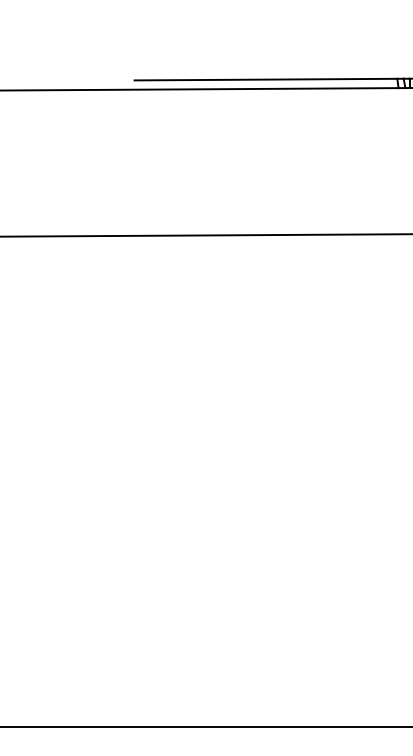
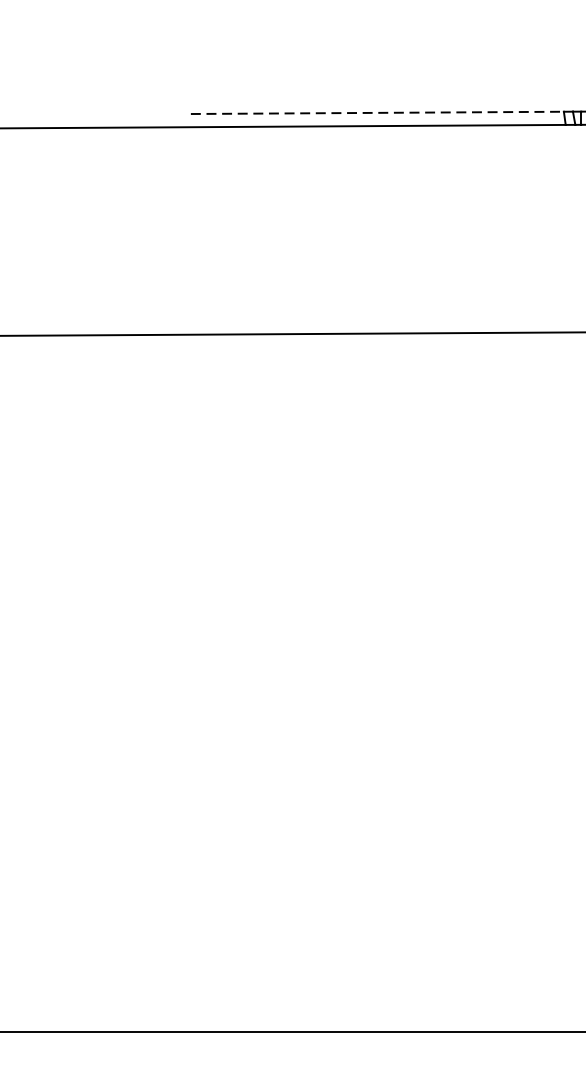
line: (266, 79) -> (378, 112), solid -> dashed

